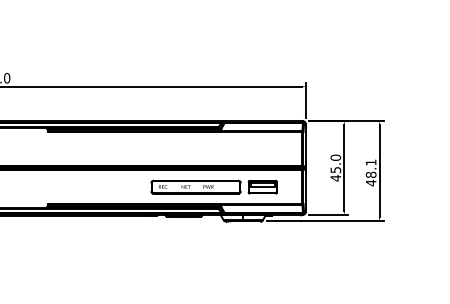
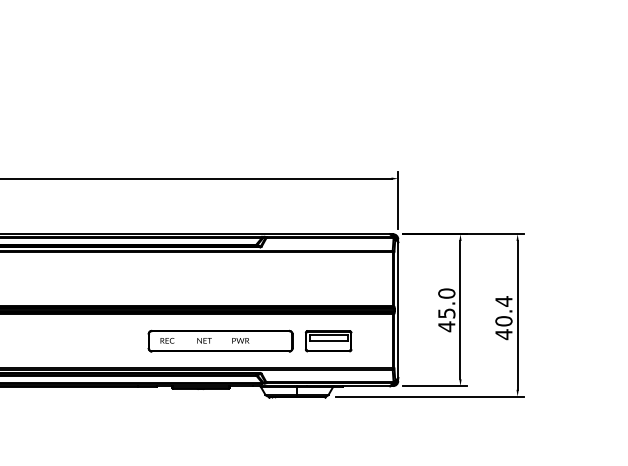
text: (371, 168) -> (504, 310), 48.1 -> 40.4

